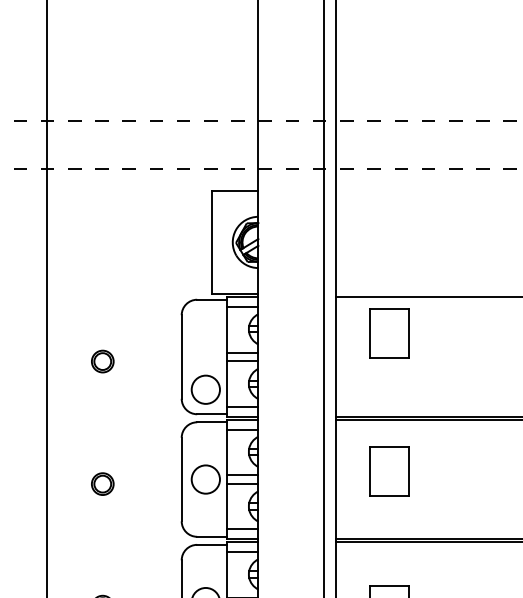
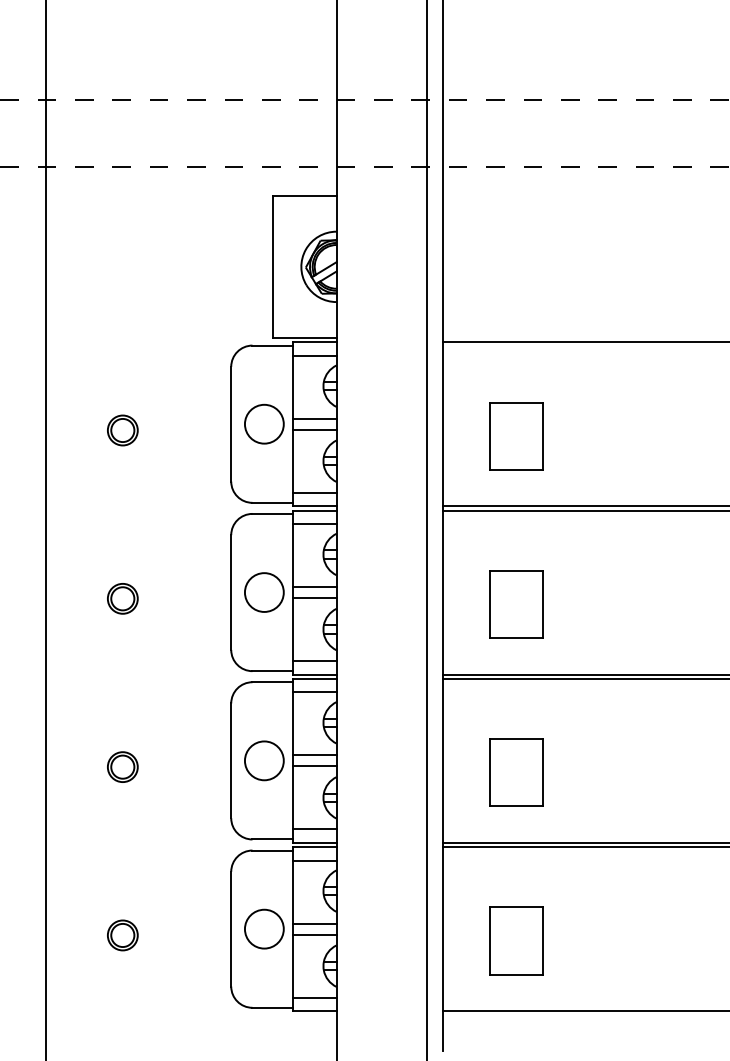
part: (389, 333) -> (516, 436), moved
circle: (205, 389) -> (264, 423), moved
part: (389, 471) -> (516, 604), moved

